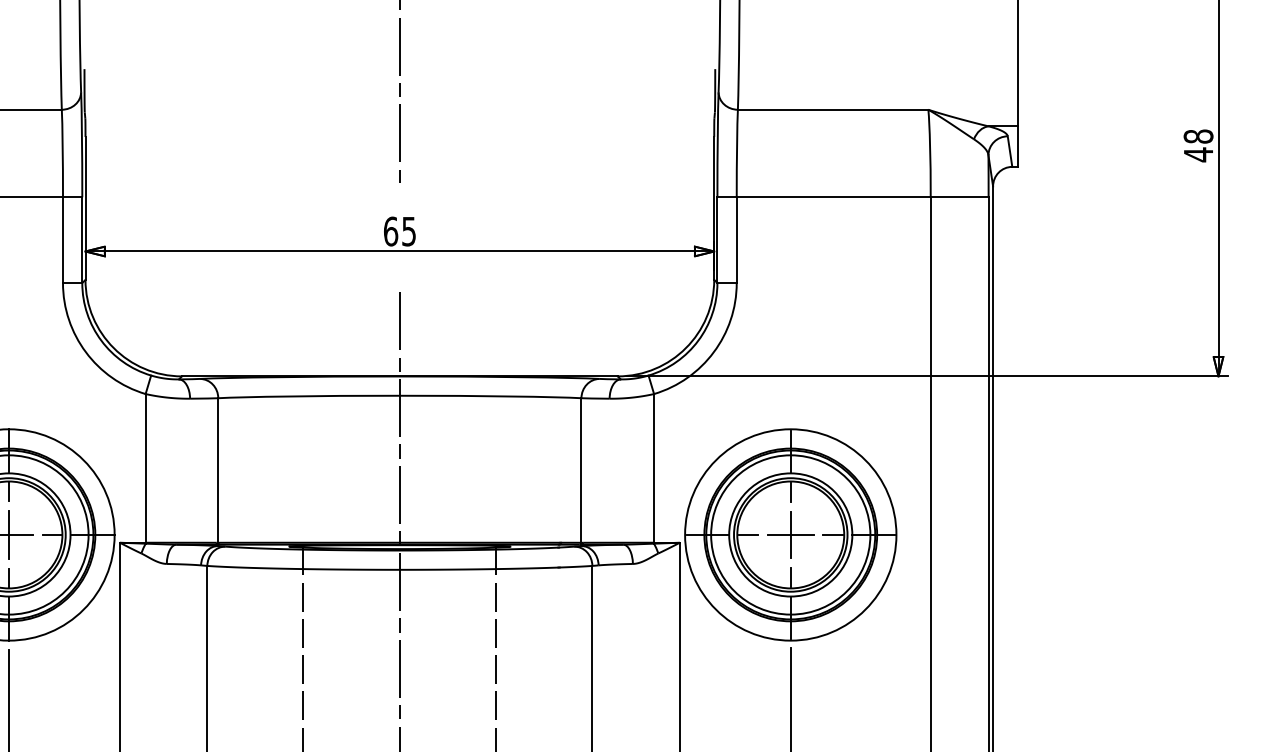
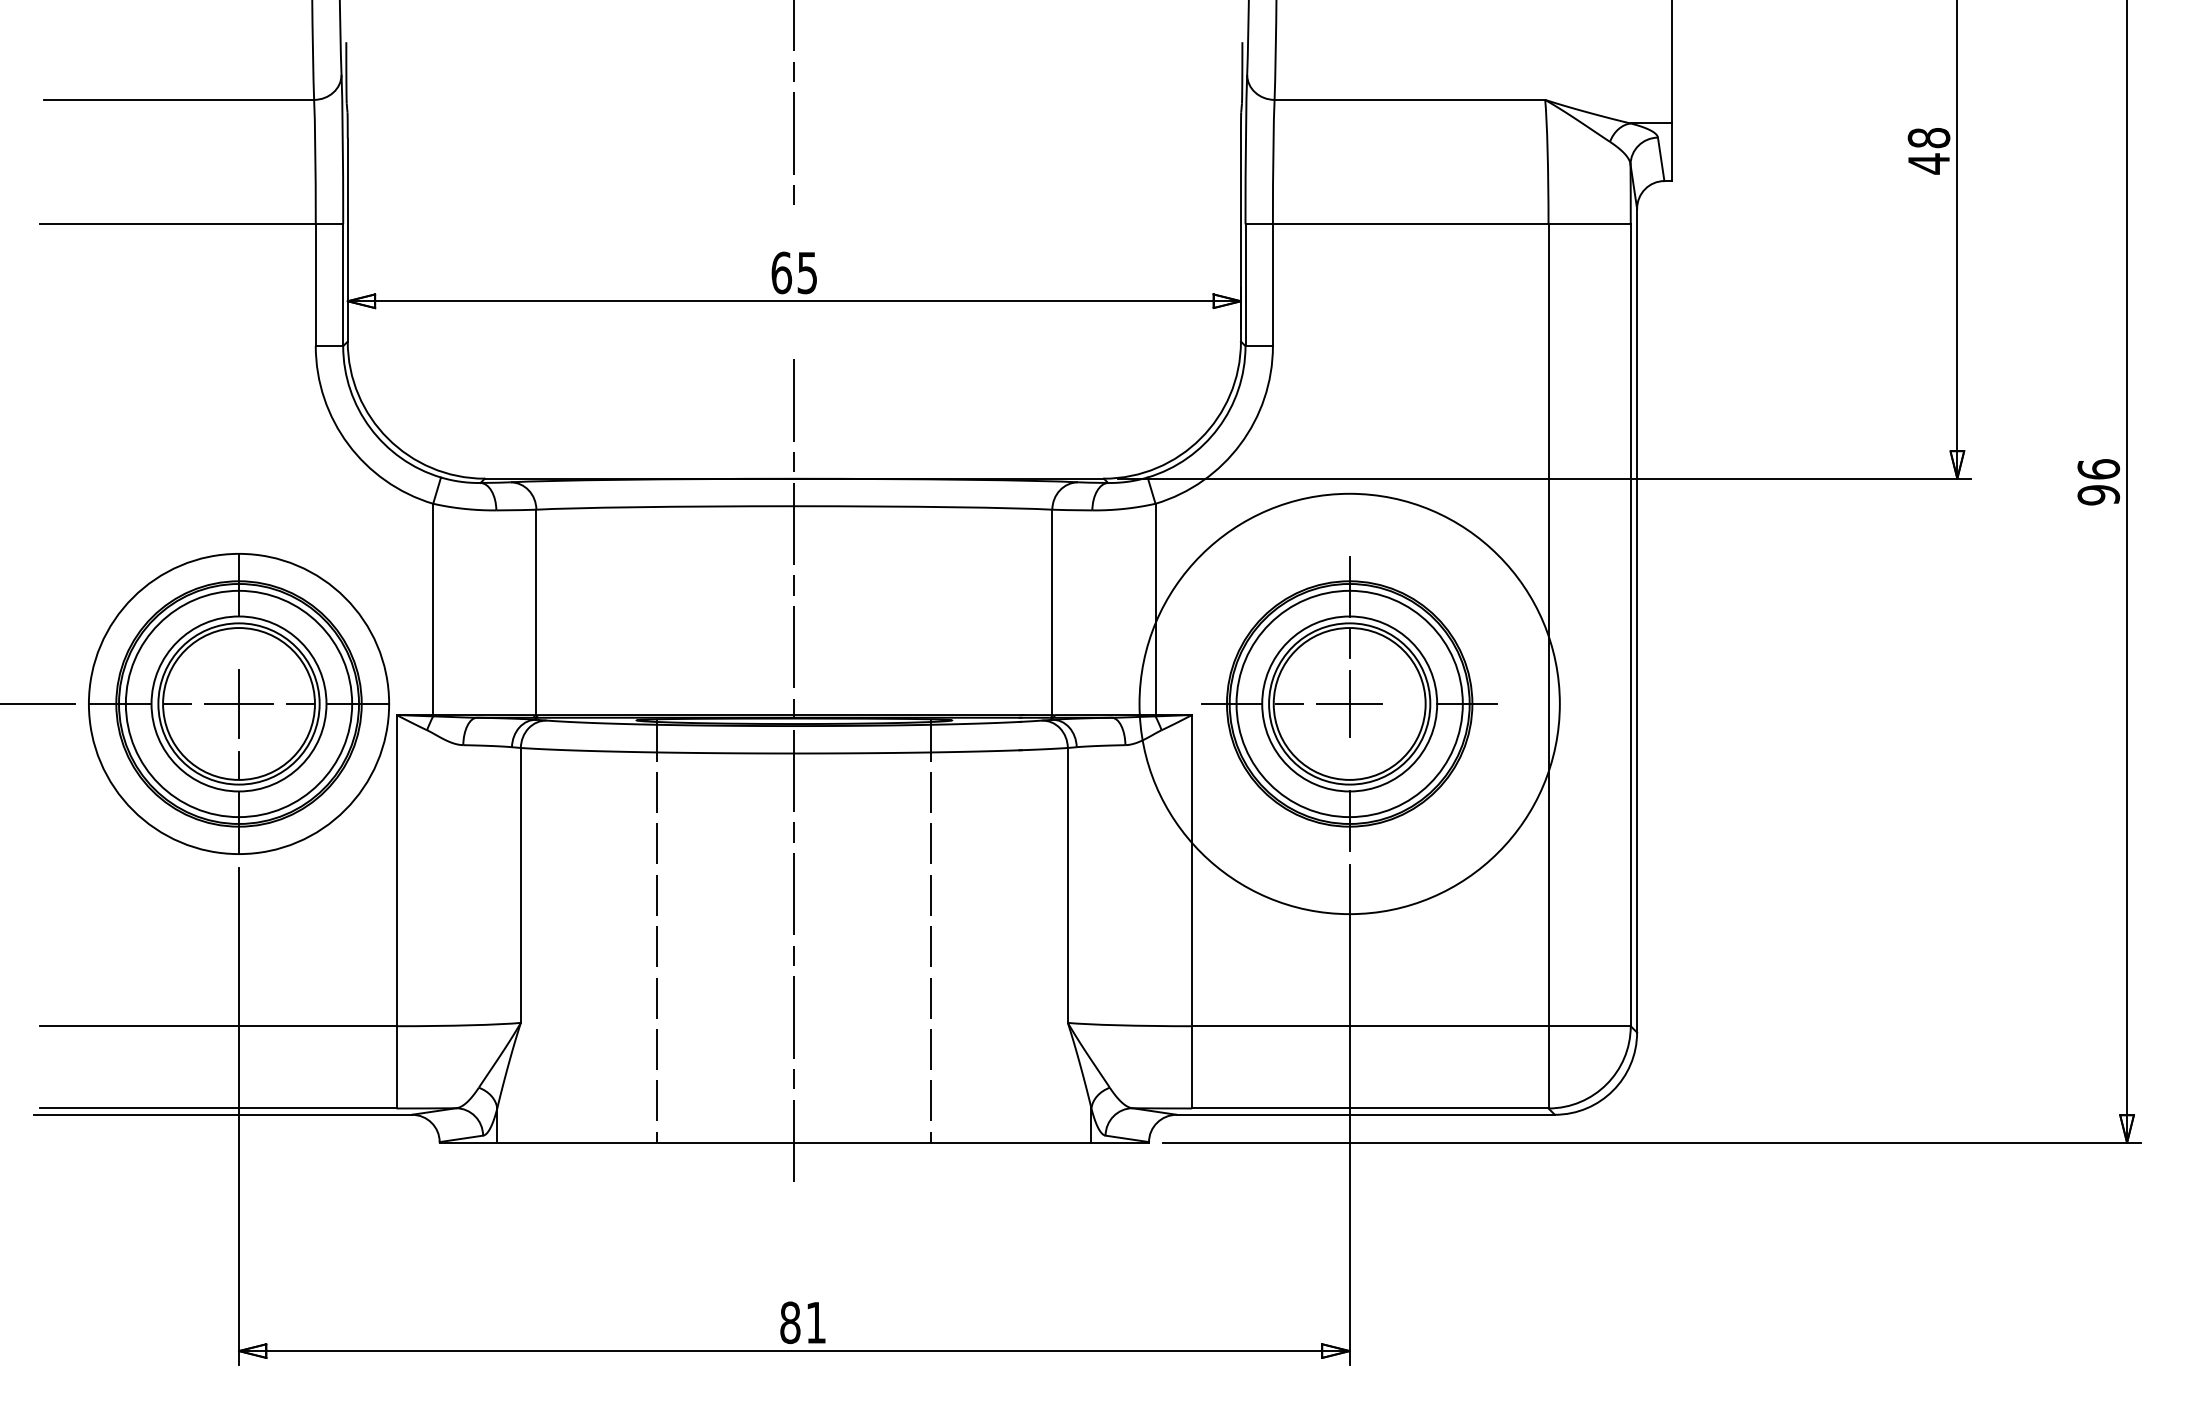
line: (9, 491) -> (239, 642), removed
circle: (790, 534) -> (1349, 703), size x1.4
line: (832, 534) -> (1409, 703), removed
line: (790, 576) -> (1349, 763), removed

